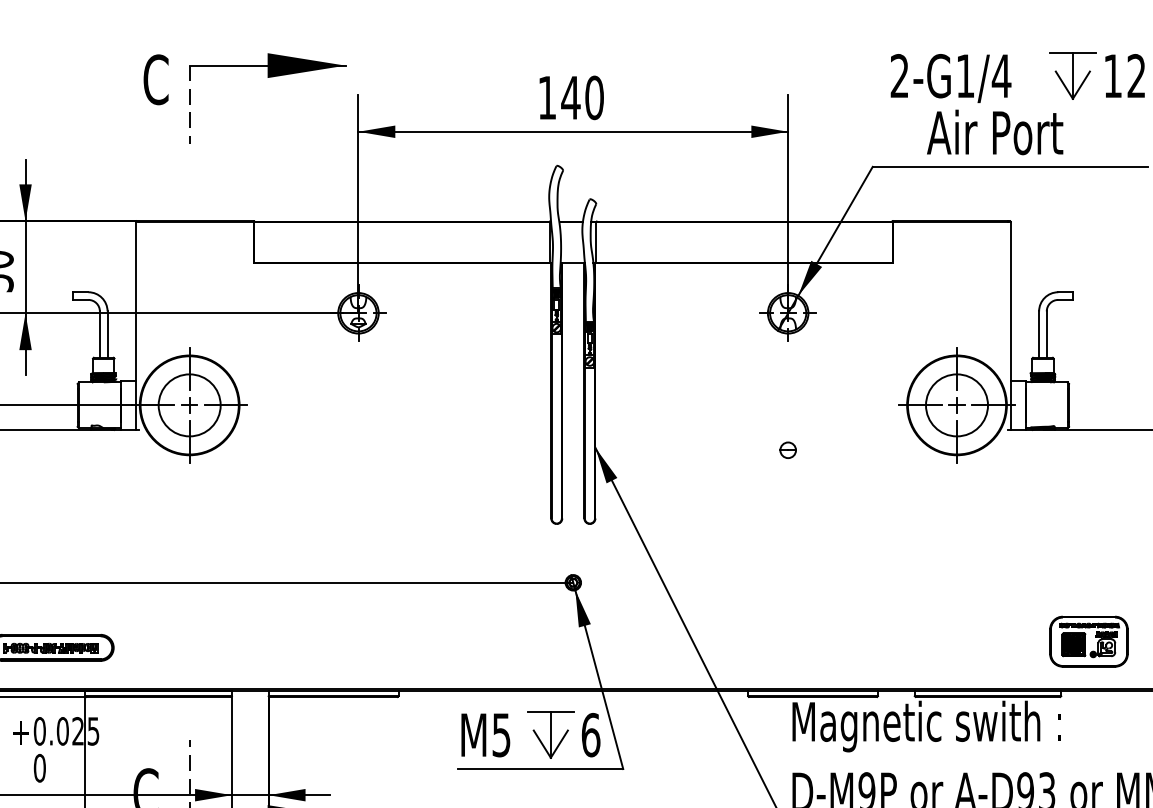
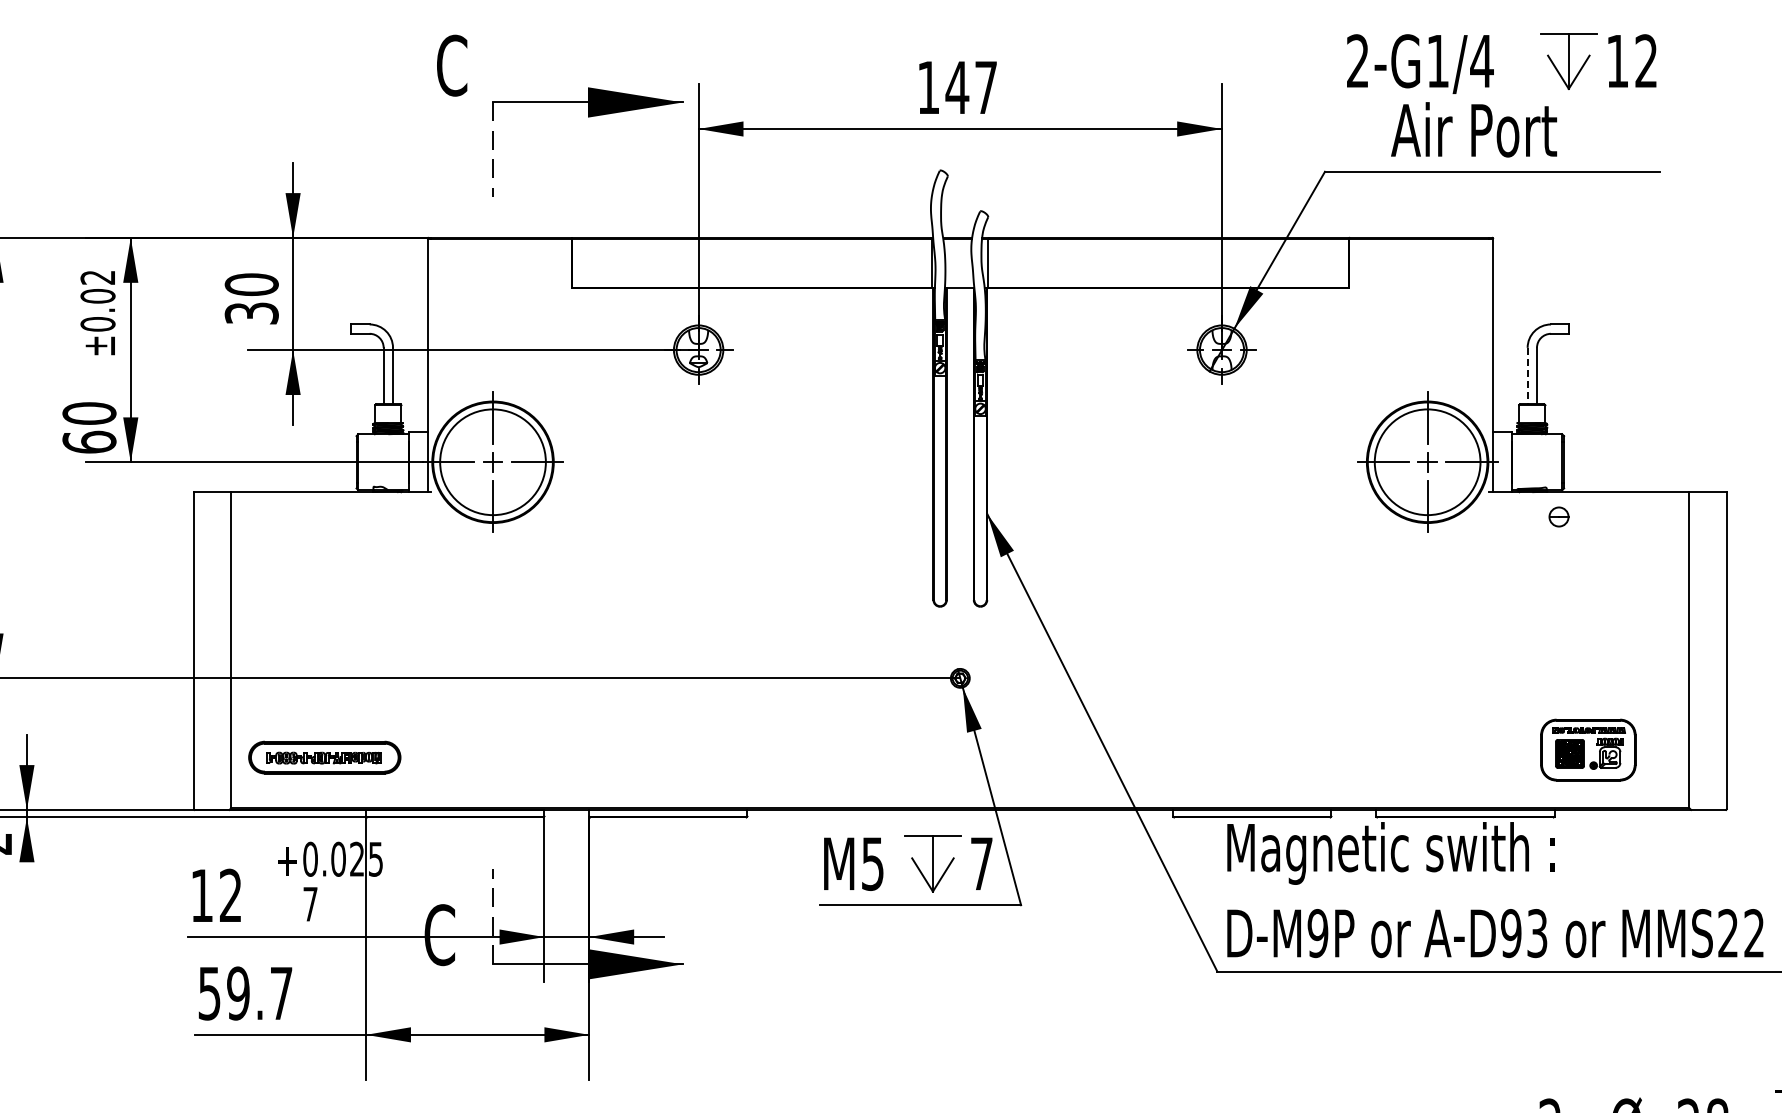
part: (268, 77) -> (588, 117), moved
text: (594, 97) -> (986, 87), 140 -> 147
line: (1038, 334) -> (1527, 376), solid -> dashed
circle: (189, 405) -> (492, 462), size x1.4
circle: (956, 405) -> (1427, 462), size x1.4
part: (787, 449) -> (1558, 516), moved
text: (590, 734) -> (981, 863), 6 -> 7
text: (39, 767) -> (310, 903), 0 -> 7

